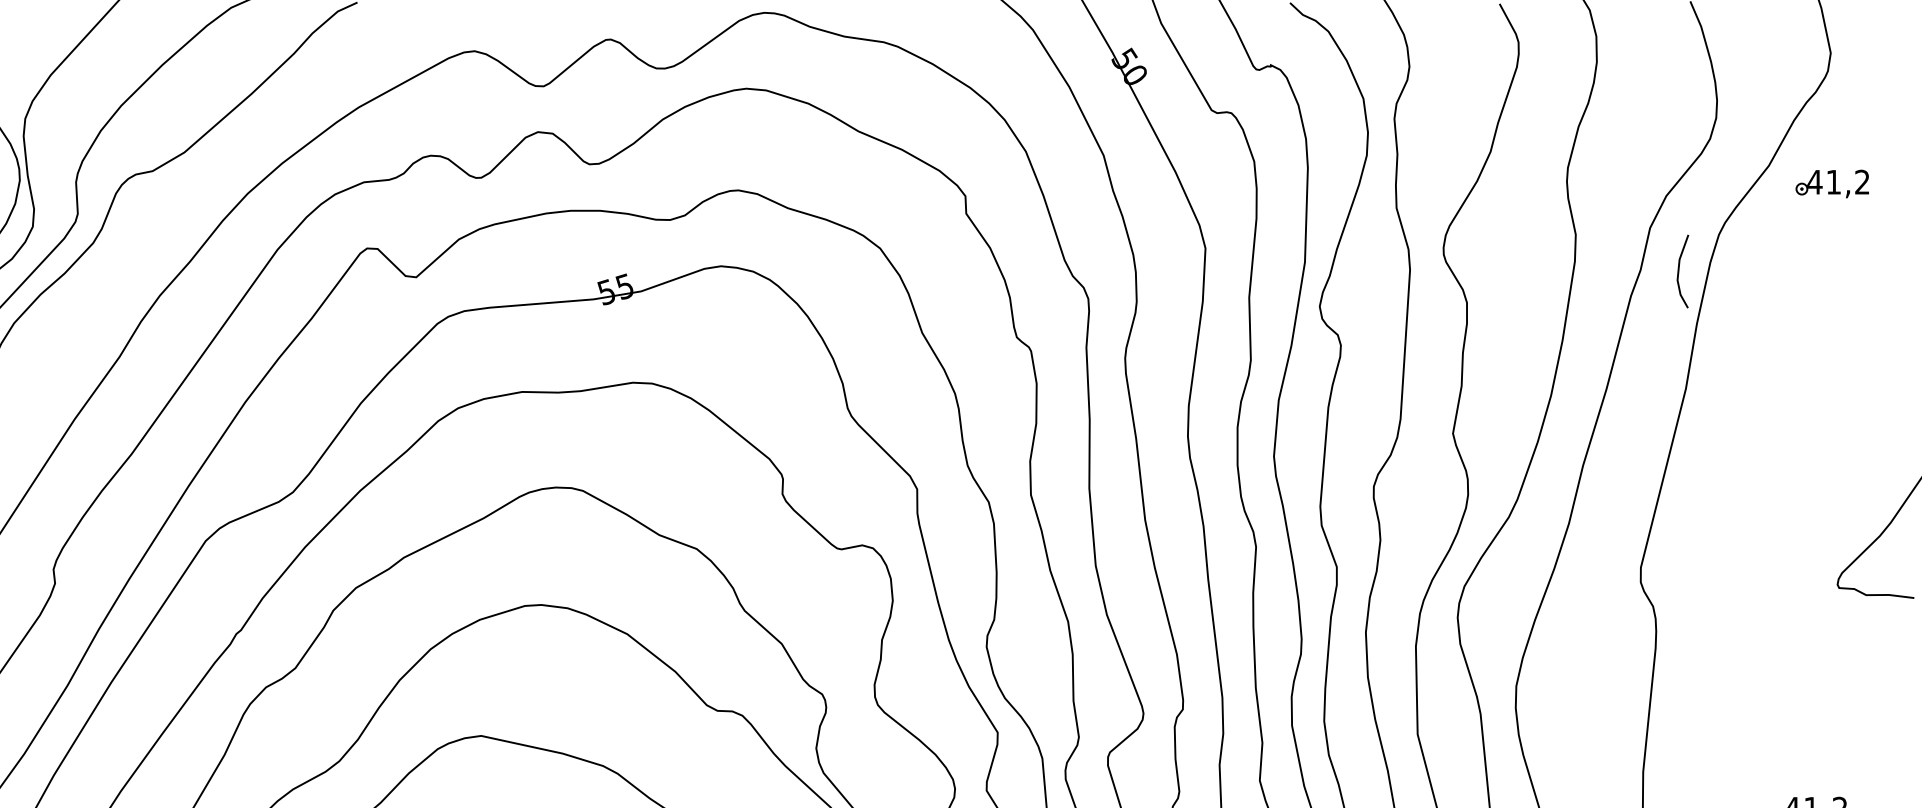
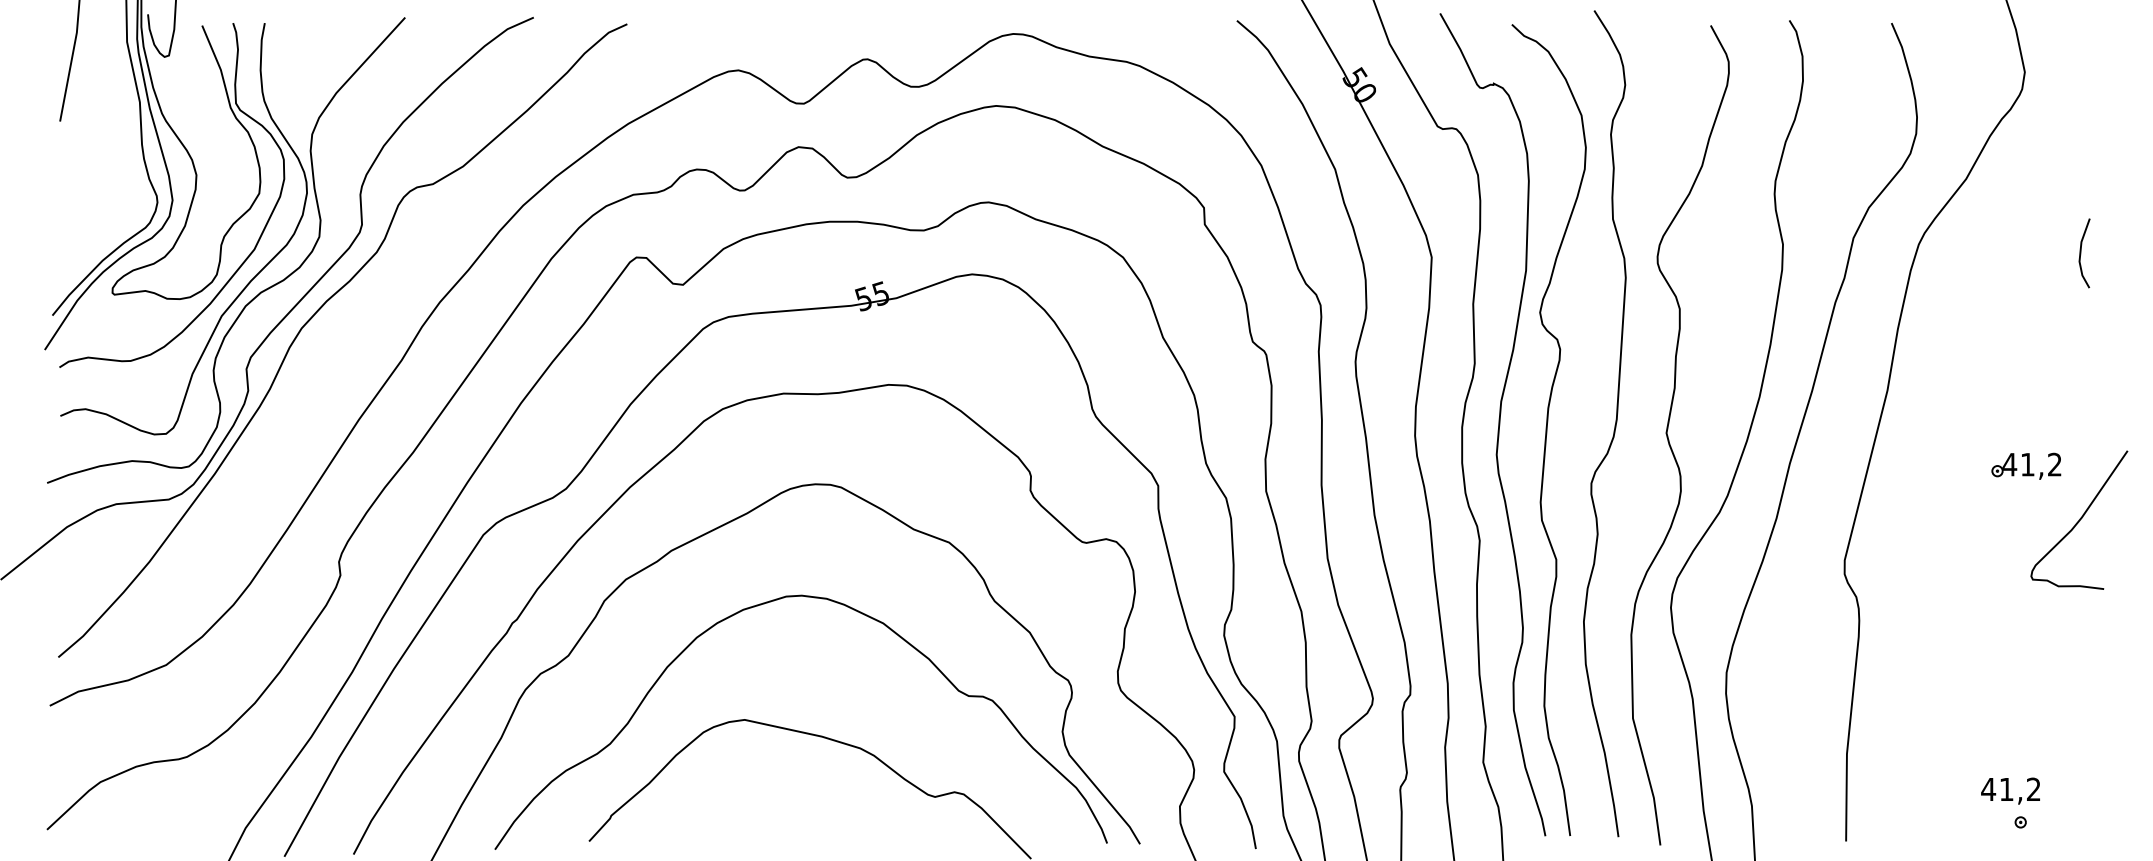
part: (1832, 183) -> (2026, 465), moved
line: (1679, 271) -> (2081, 253), moved

